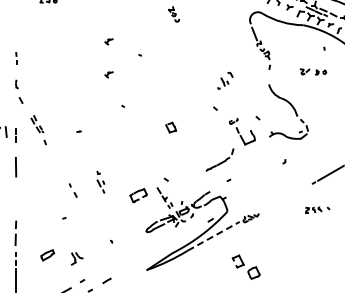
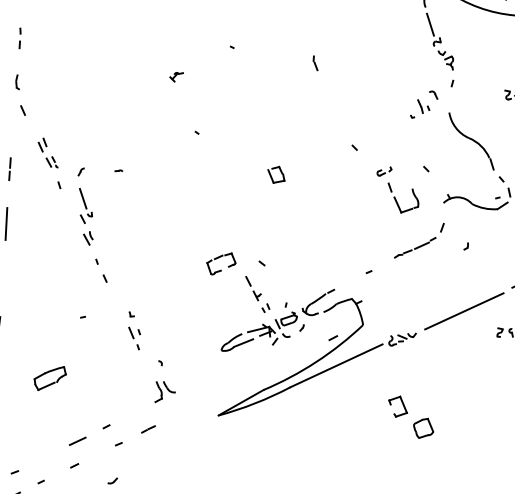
part: (108, 41) -> (179, 19), removed
part: (189, 61) -> (315, 63), added
part: (225, 80) -> (424, 104), moved
part: (61, 153) -> (85, 206), added
part: (219, 159) -> (418, 239), moved
part: (100, 181) -> (133, 329), moved
part: (138, 195) -> (221, 263), moved
line: (285, 199) -> (463, 311), added
line: (213, 236) -> (335, 366), dashed -> solid
part: (47, 255) -> (49, 378), size x1.43
part: (77, 258) -> (165, 392), moved
part: (245, 266) -> (409, 416), moved

